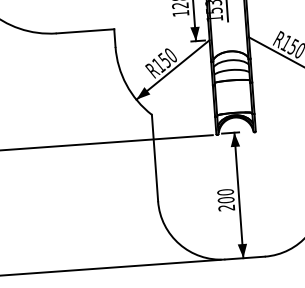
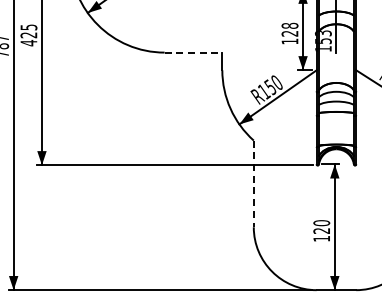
line: (85, 31) -> (193, 52), solid -> dashed
line: (154, 158) -> (253, 184), solid -> dashed
text: (226, 203) -> (321, 234), 200 -> 120

